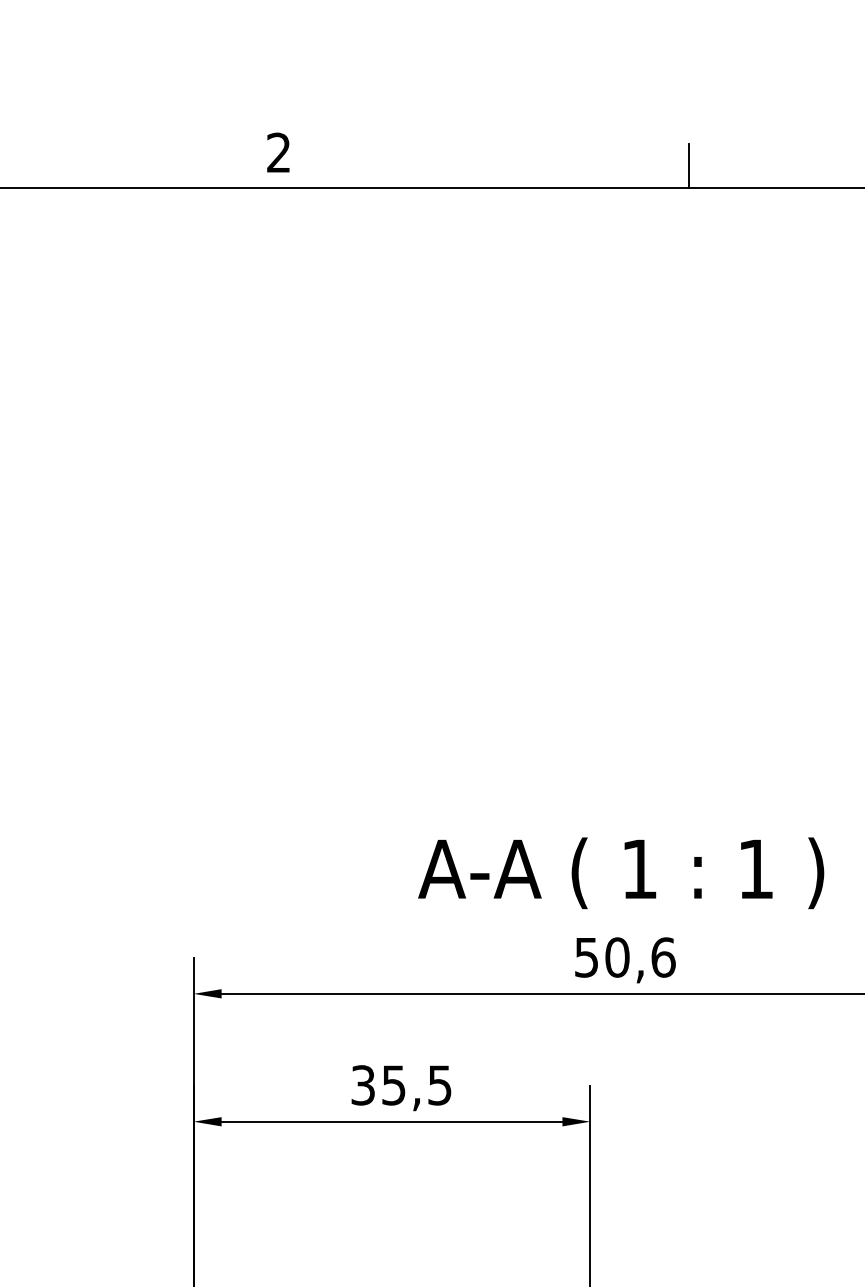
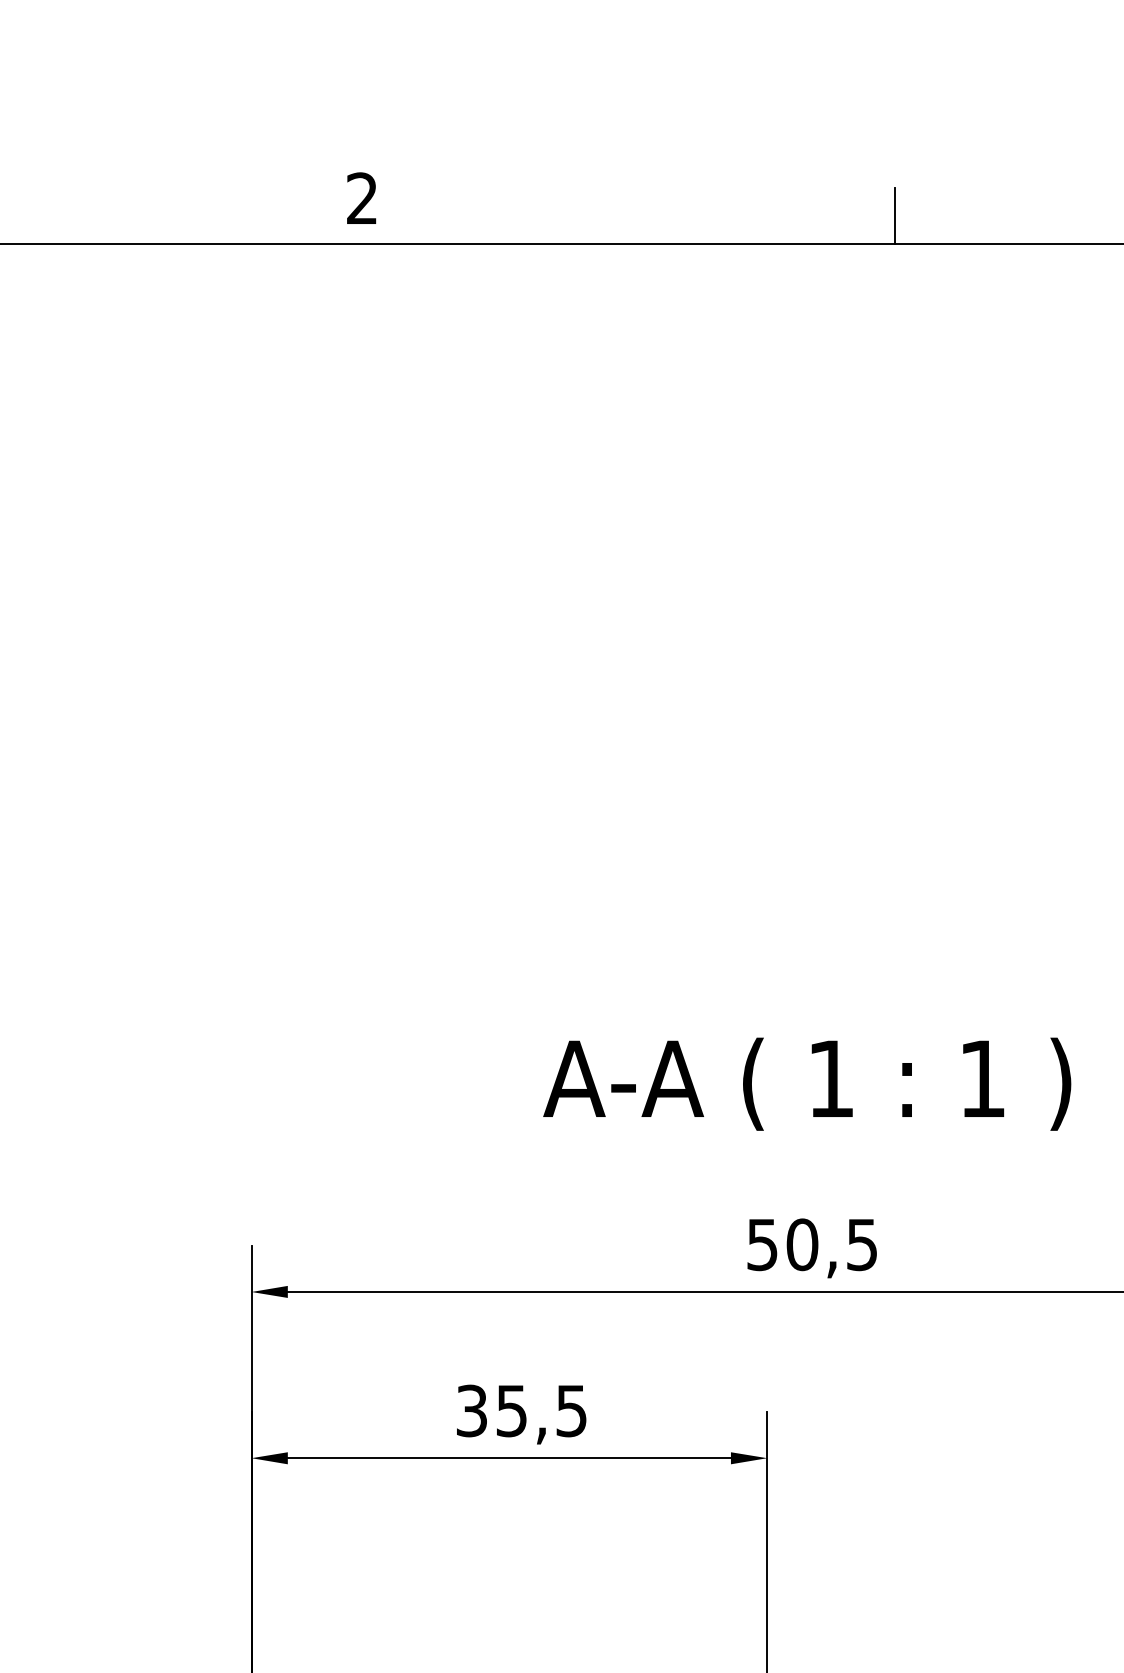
text: (621, 872) -> (807, 1083), moved
text: (663, 957) -> (862, 1244), 50,6 -> 50,5

